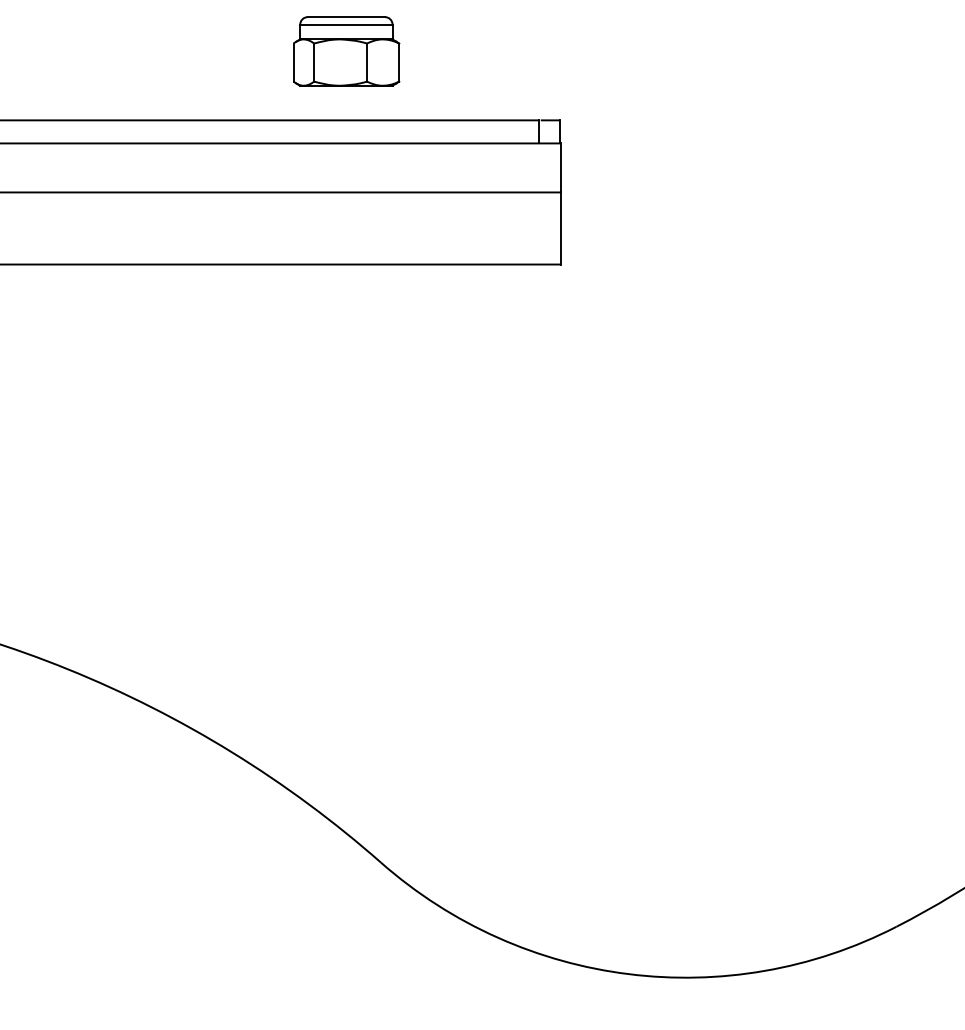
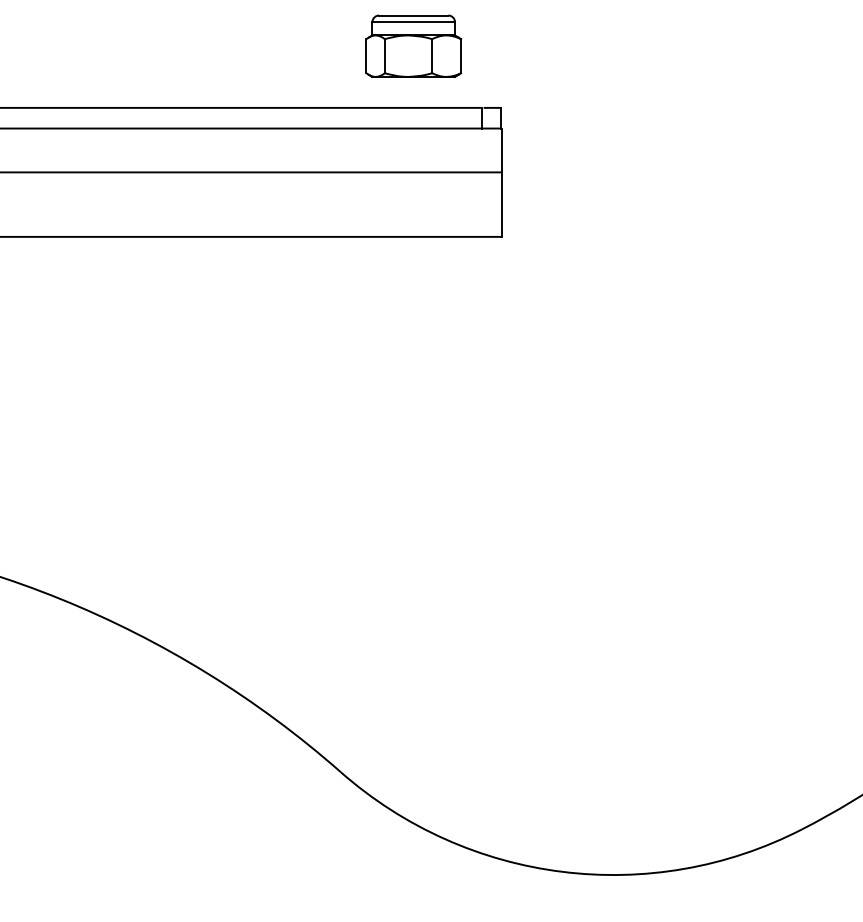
part: (346, 50) -> (413, 45), moved

